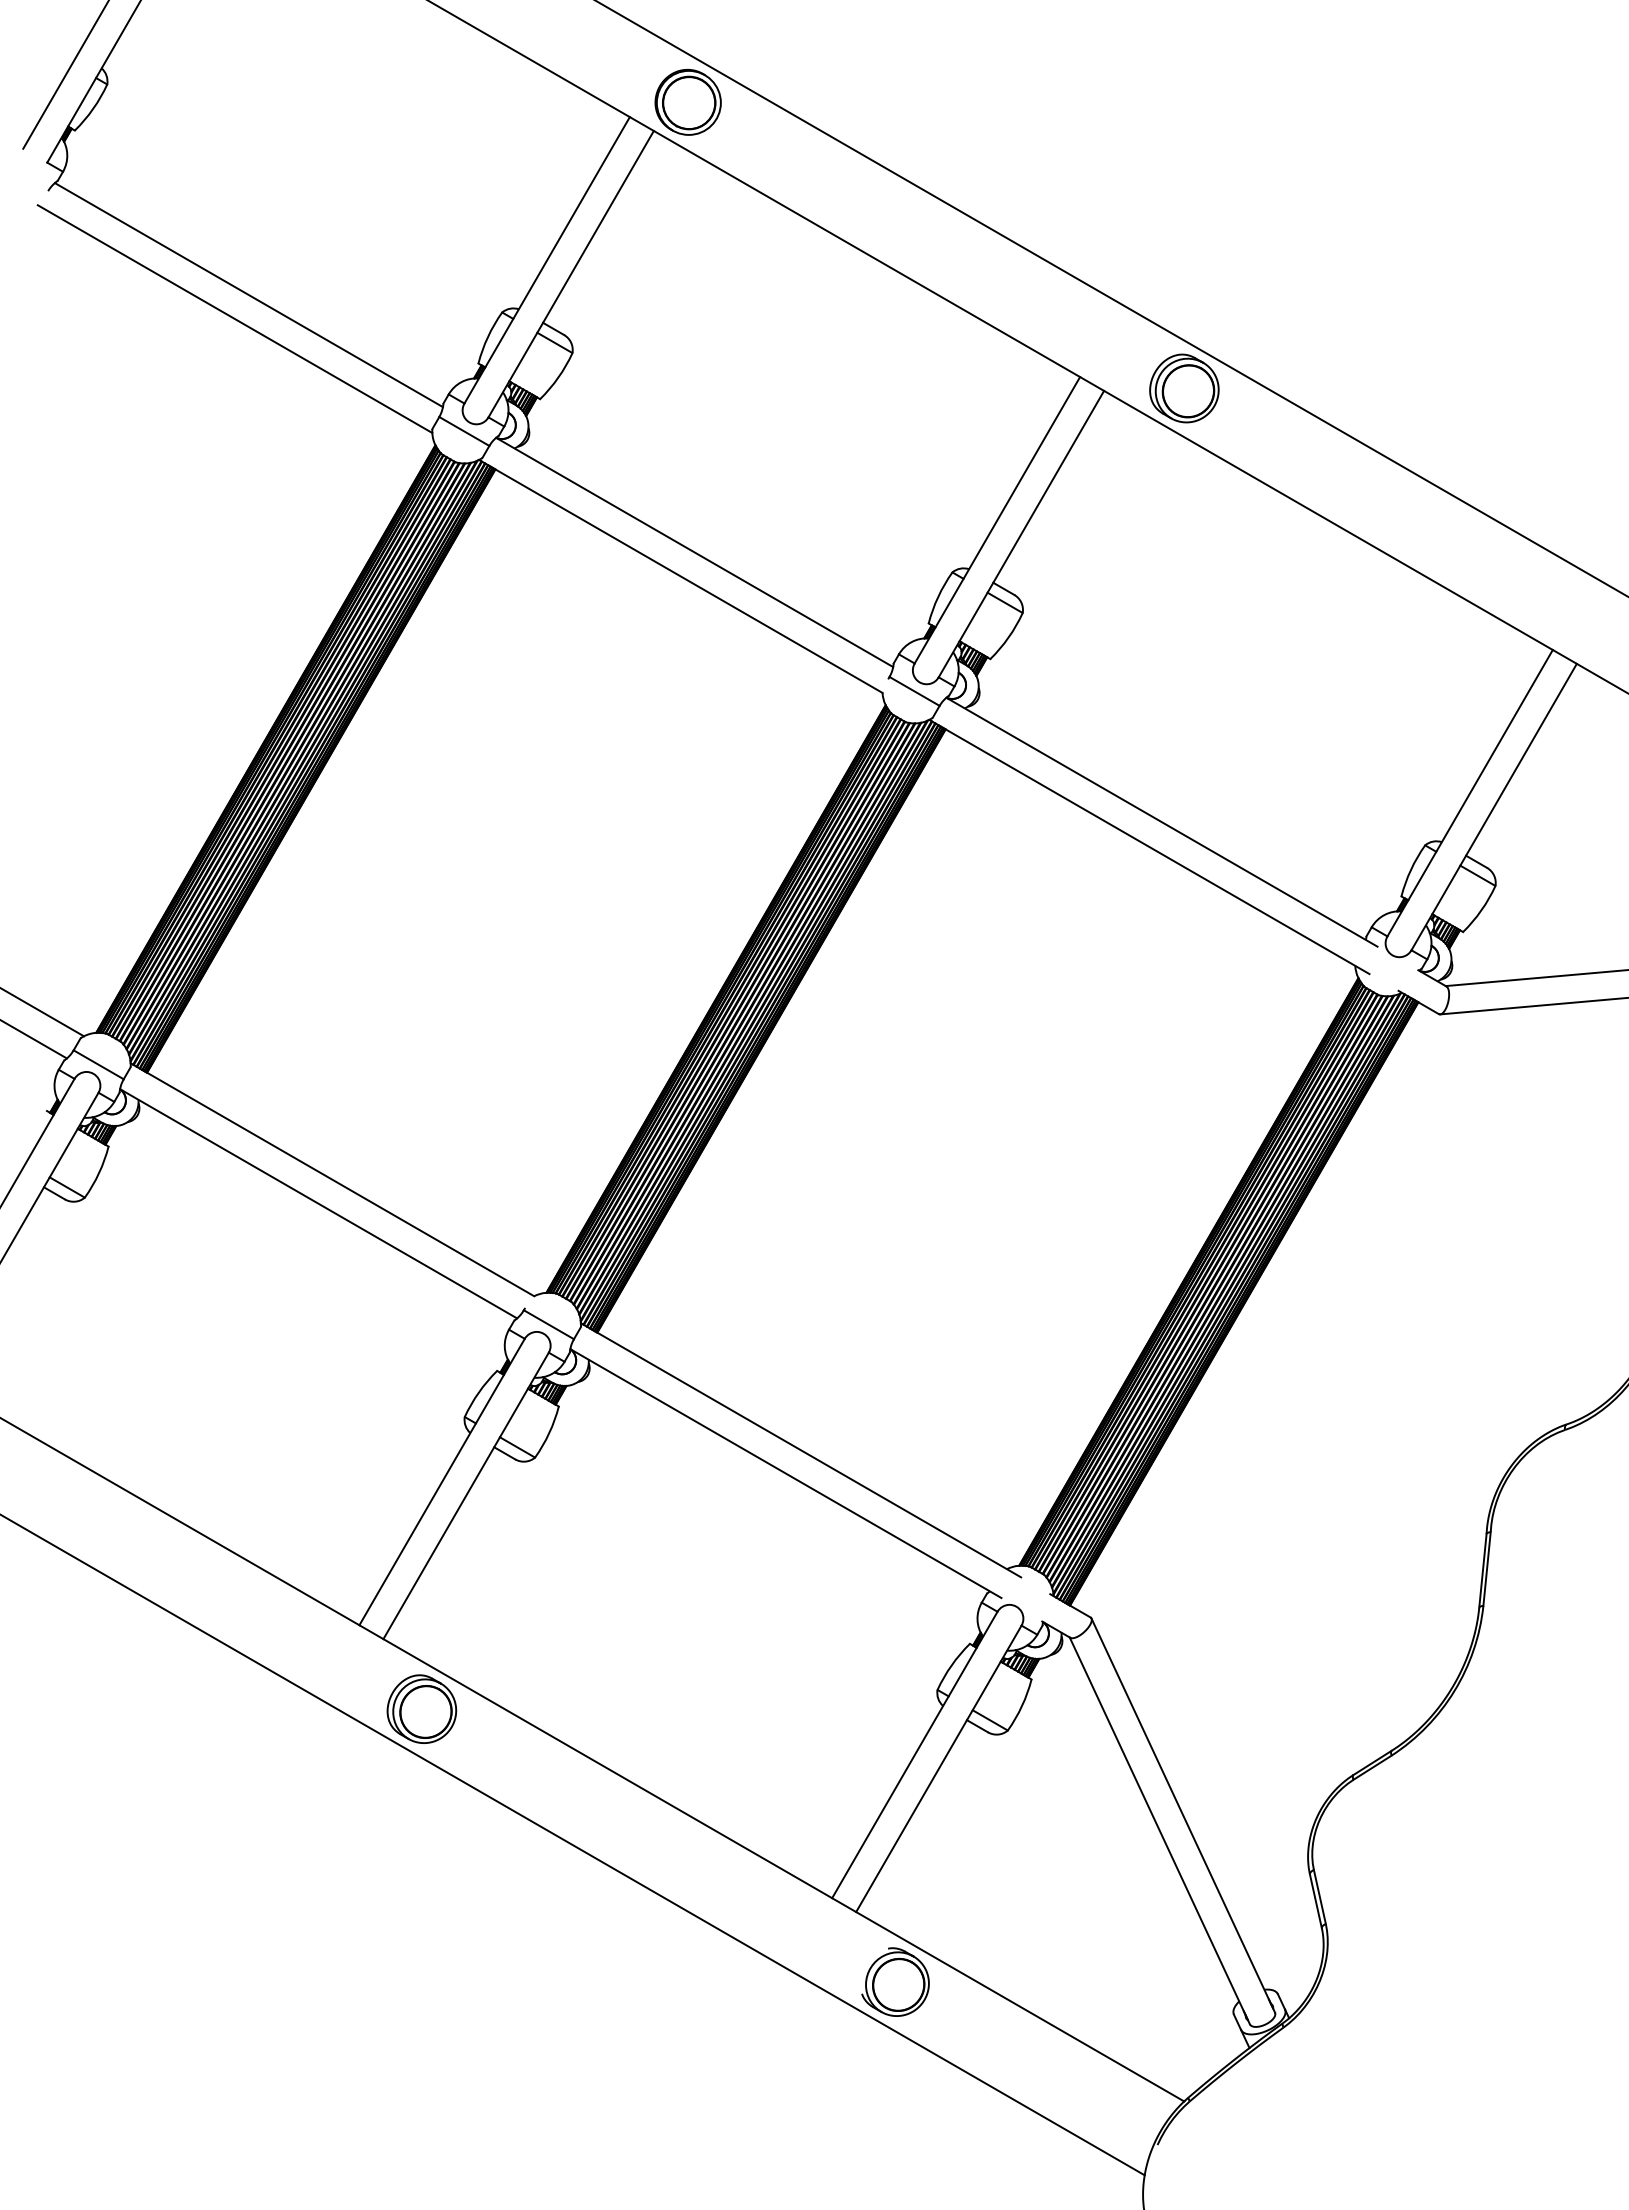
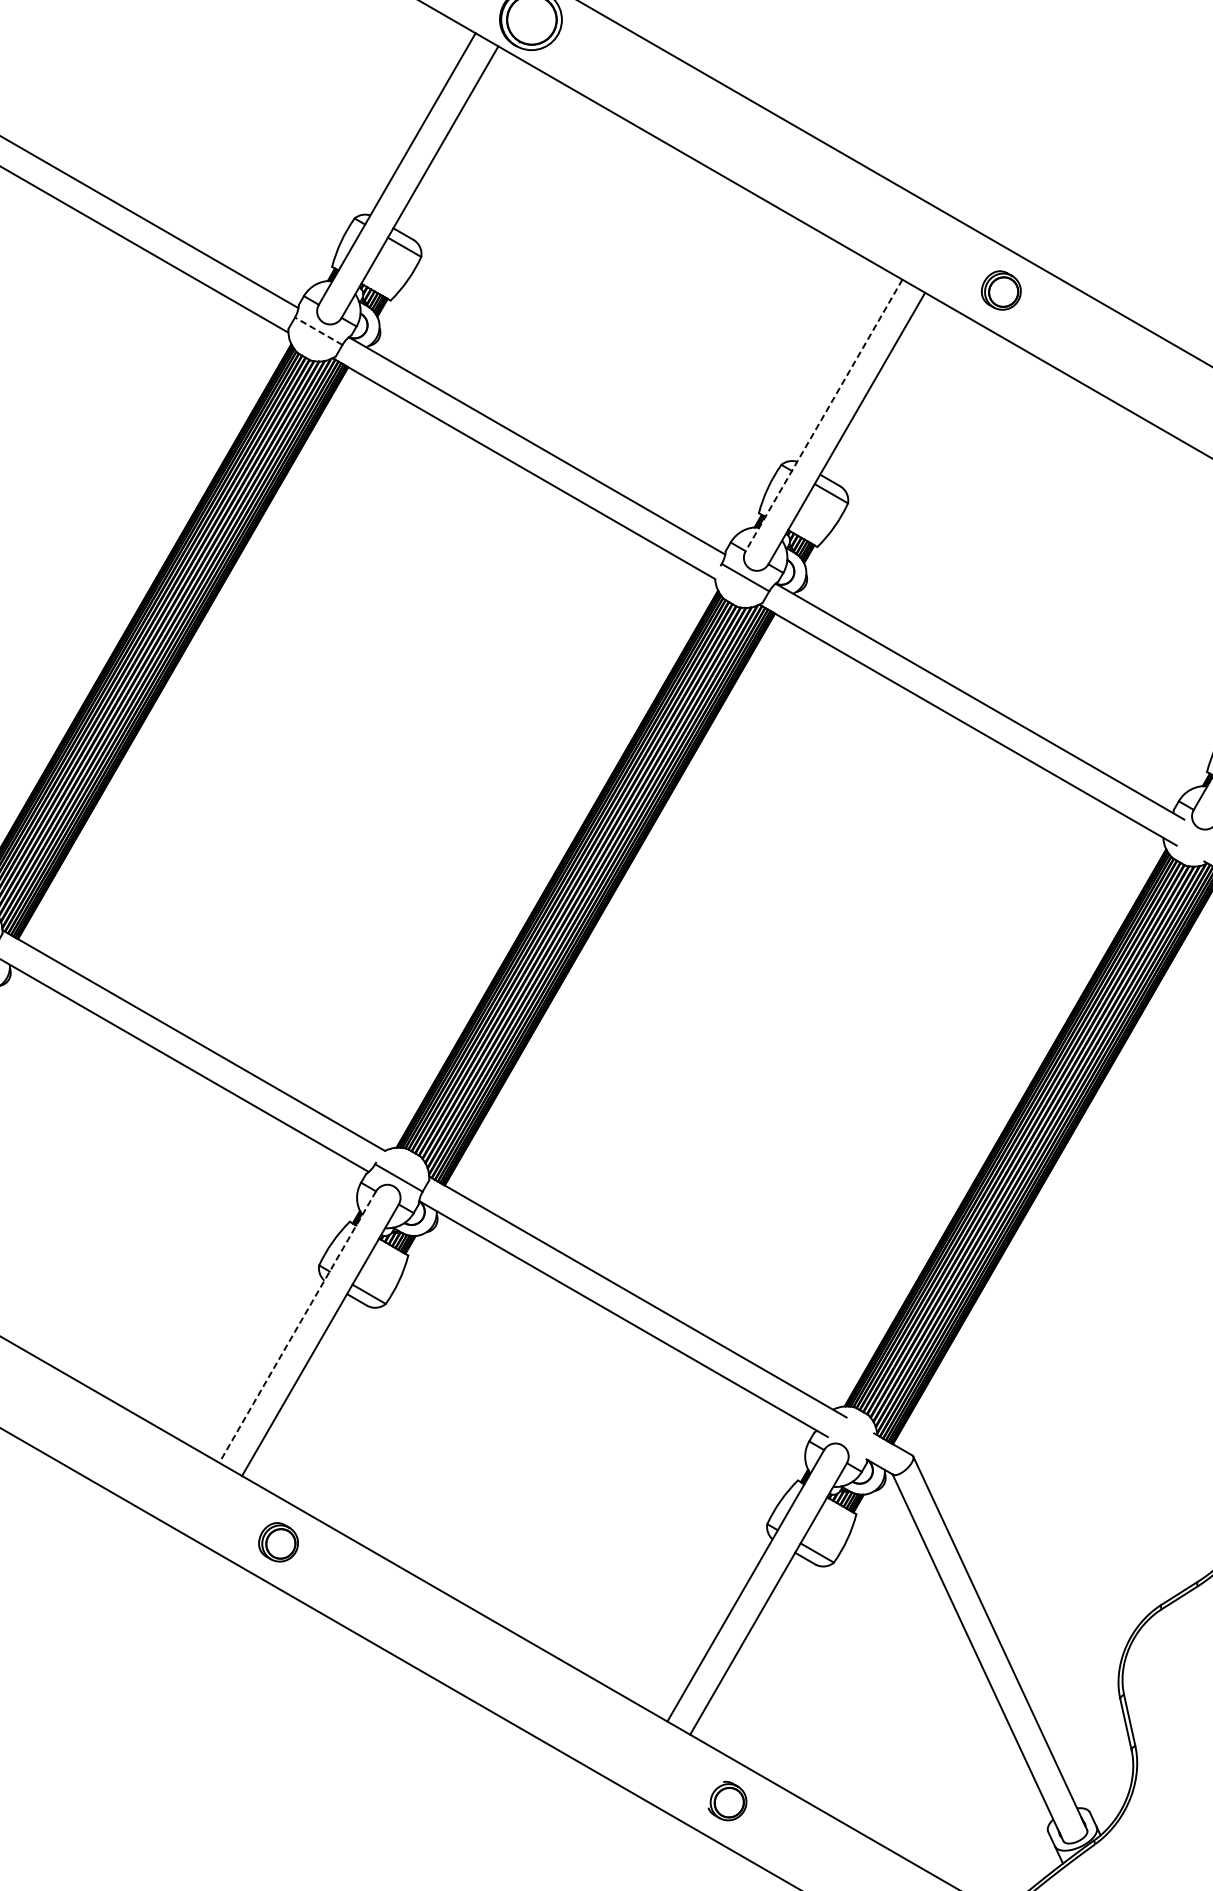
part: (1184, 388) -> (1001, 290), size x0.6
line: (464, 431) -> (318, 331), solid -> dashed
line: (997, 520) -> (824, 415), solid -> dashed
line: (441, 1482) -> (297, 1327), solid -> dashed
part: (421, 1708) -> (278, 1541), size x0.6
part: (895, 1981) -> (727, 1800), size x0.6

